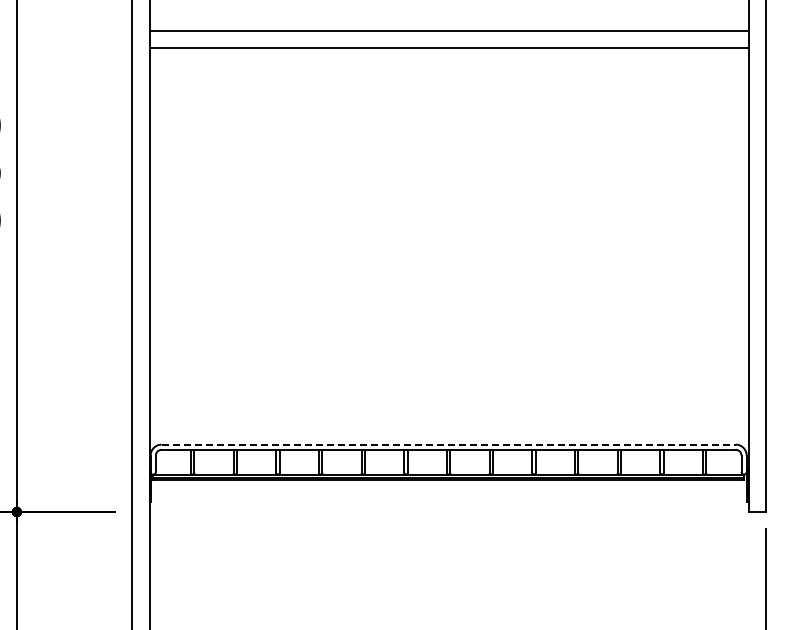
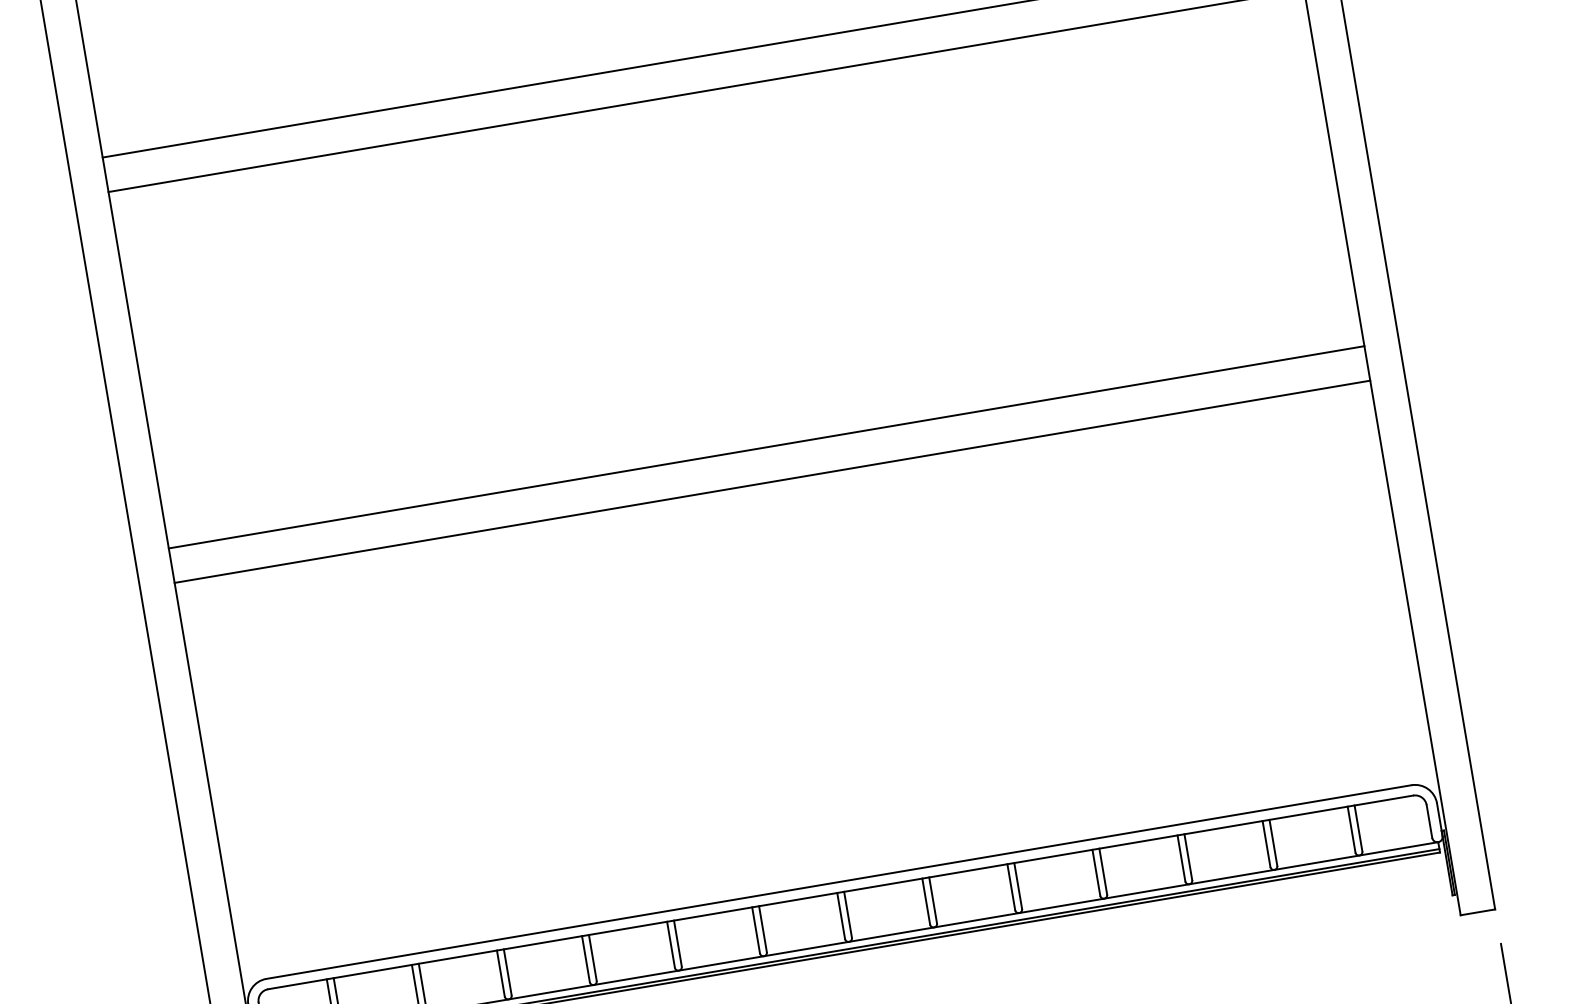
line: (449, 226) -> (767, 446), added
line: (449, 244) -> (773, 482), added
line: (449, 444) -> (840, 881), dashed -> solid

